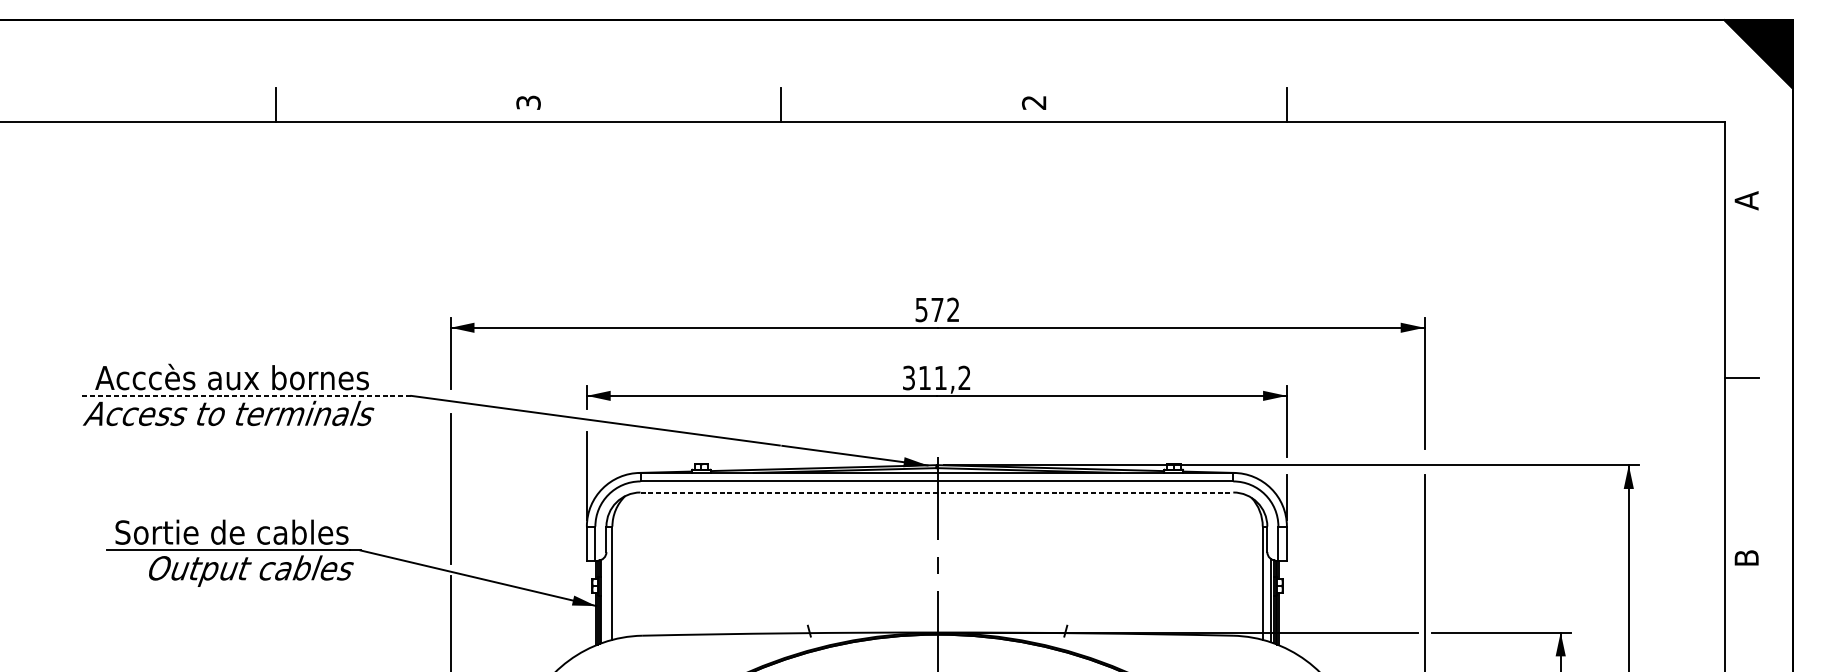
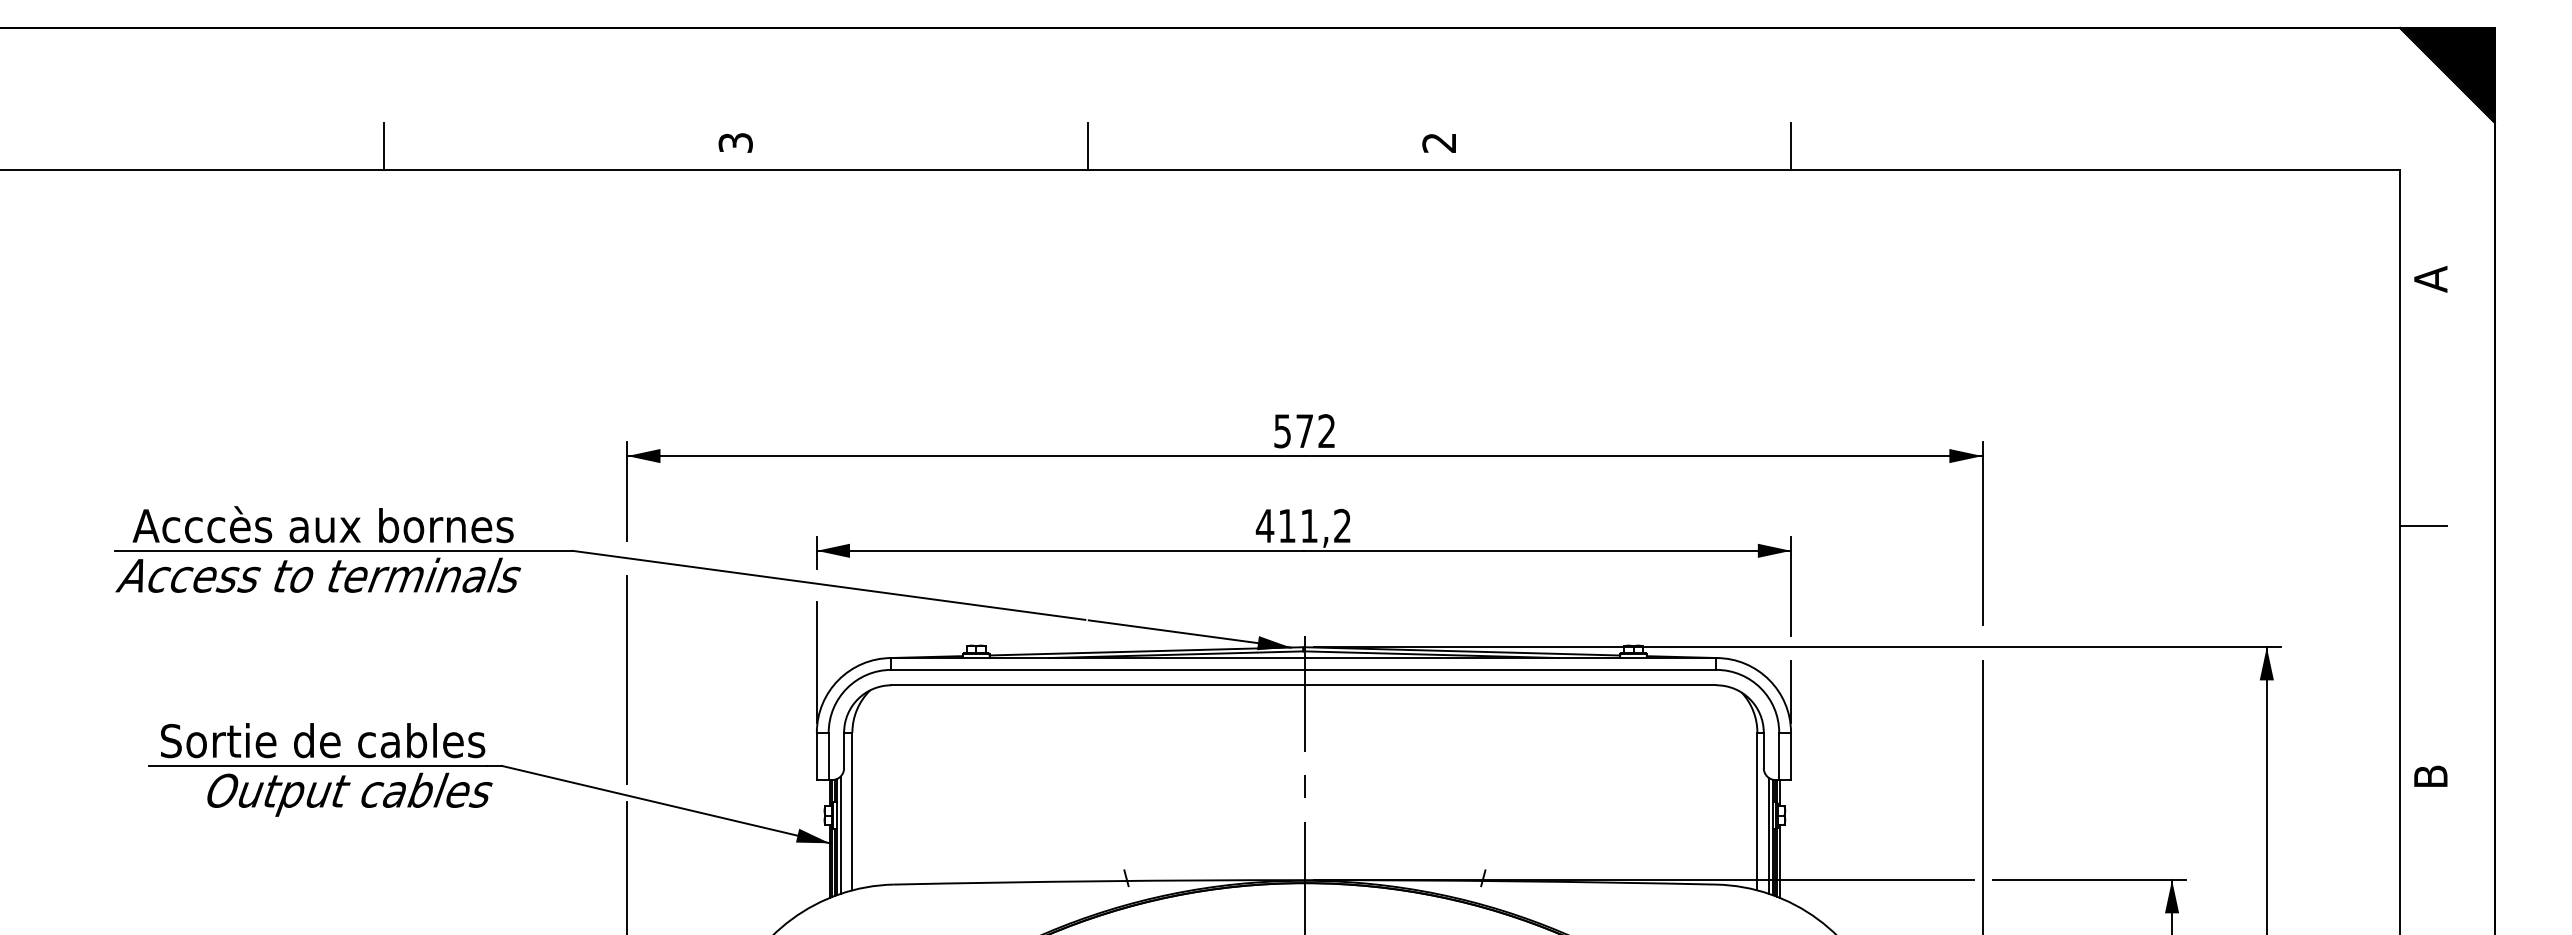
text: (908, 377) -> (1264, 525), 311,2 -> 411,2
line: (247, 395) -> (344, 550), dashed -> solid
line: (937, 492) -> (1304, 685), dashed -> solid
line: (603, 599) -> (840, 834), added

